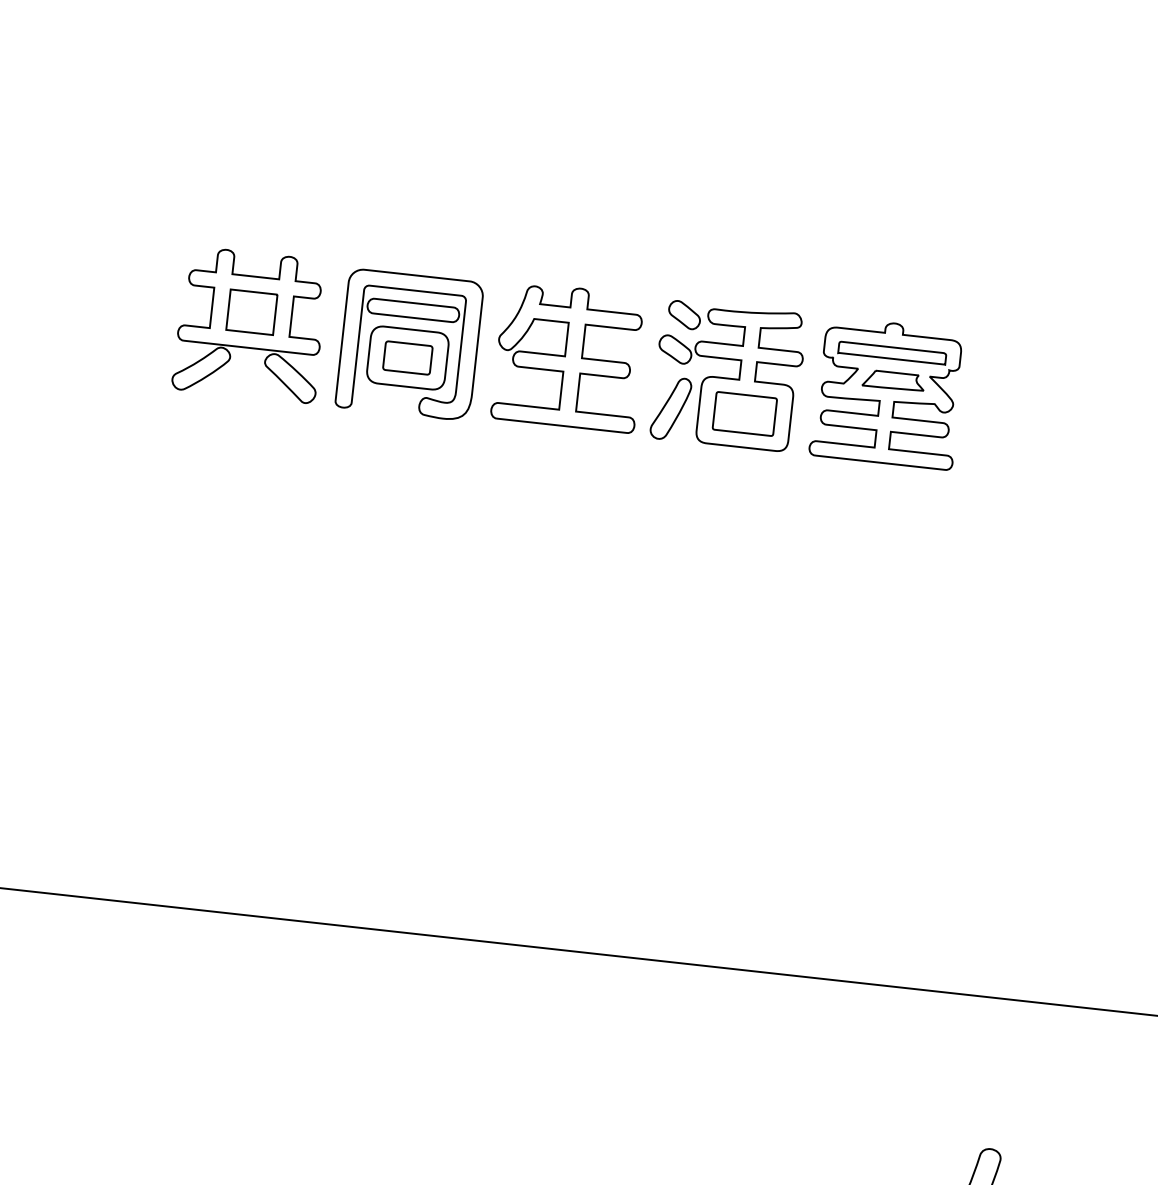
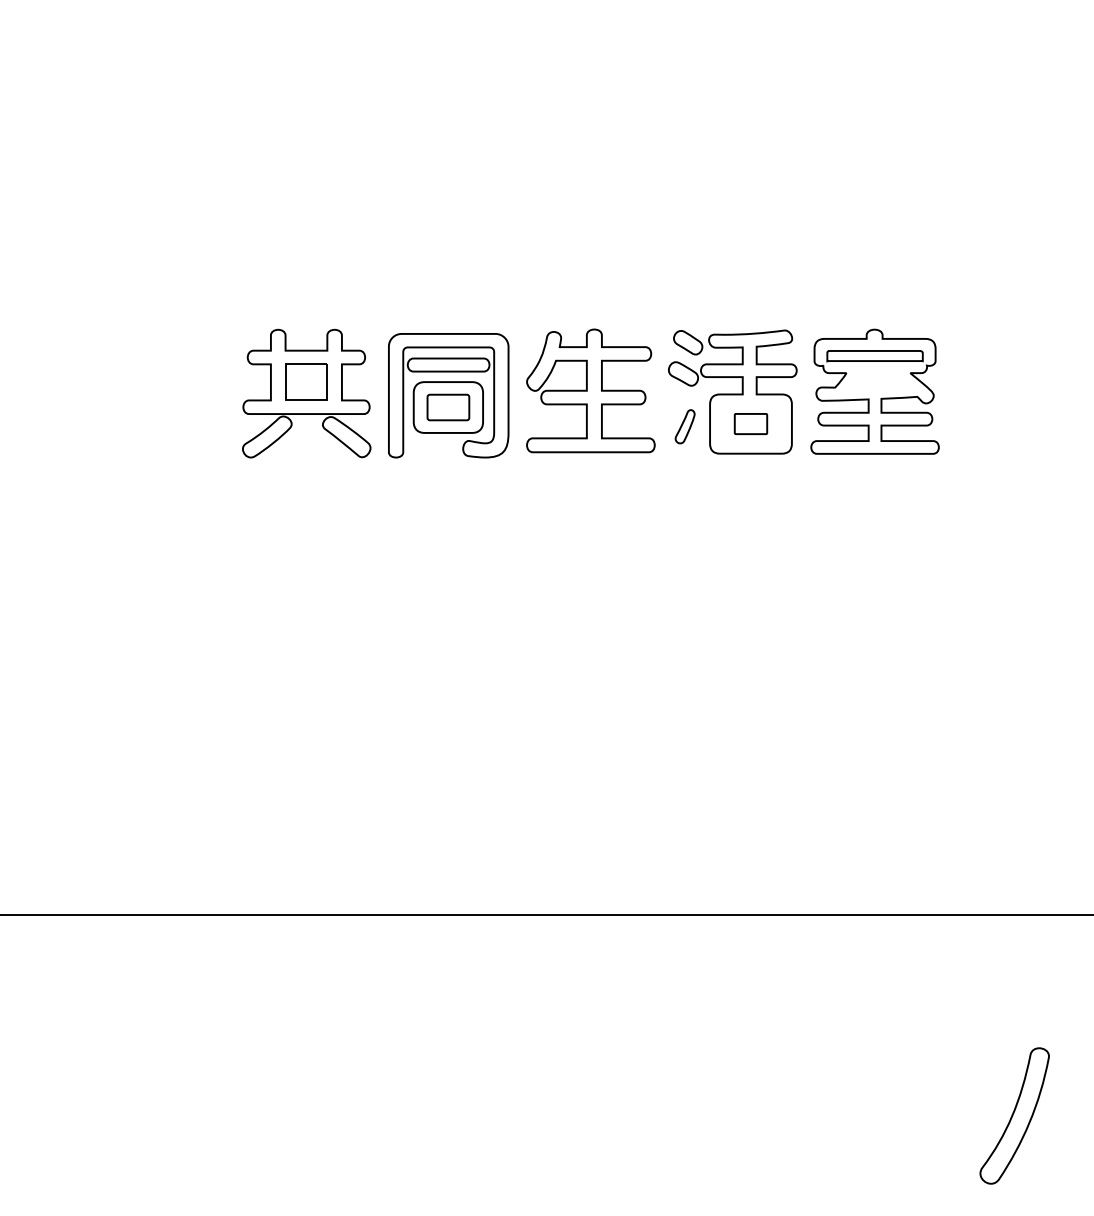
part: (893, 380) -> (878, 380), removed
part: (670, 408) -> (684, 426), size x0.6
part: (744, 413) -> (750, 423), size x0.6

